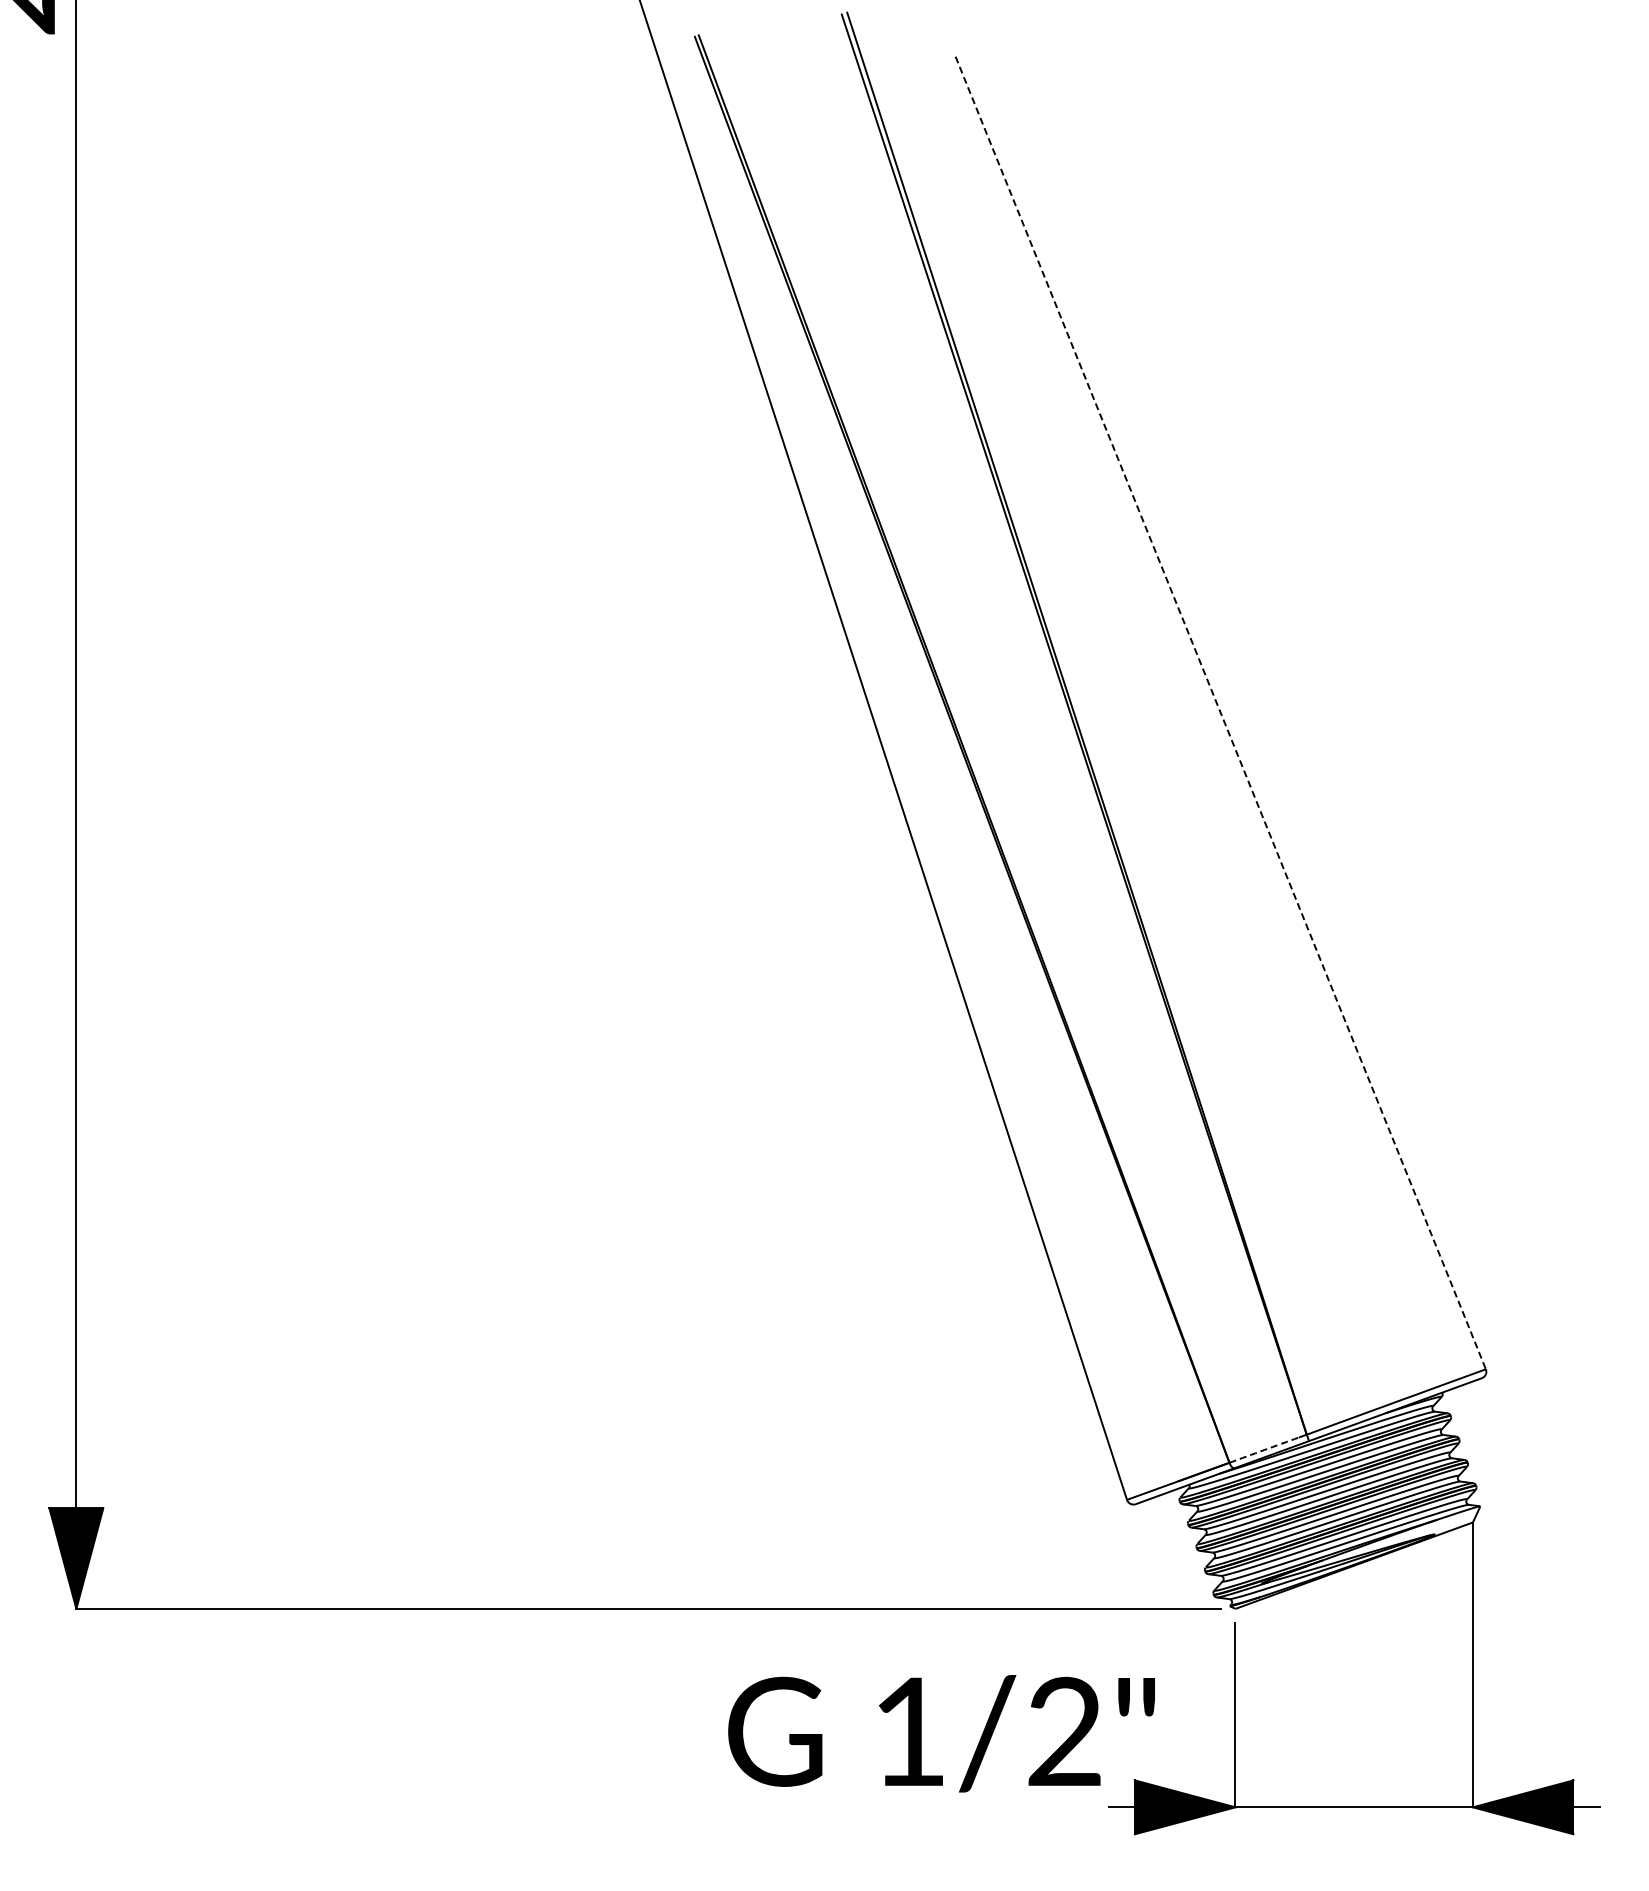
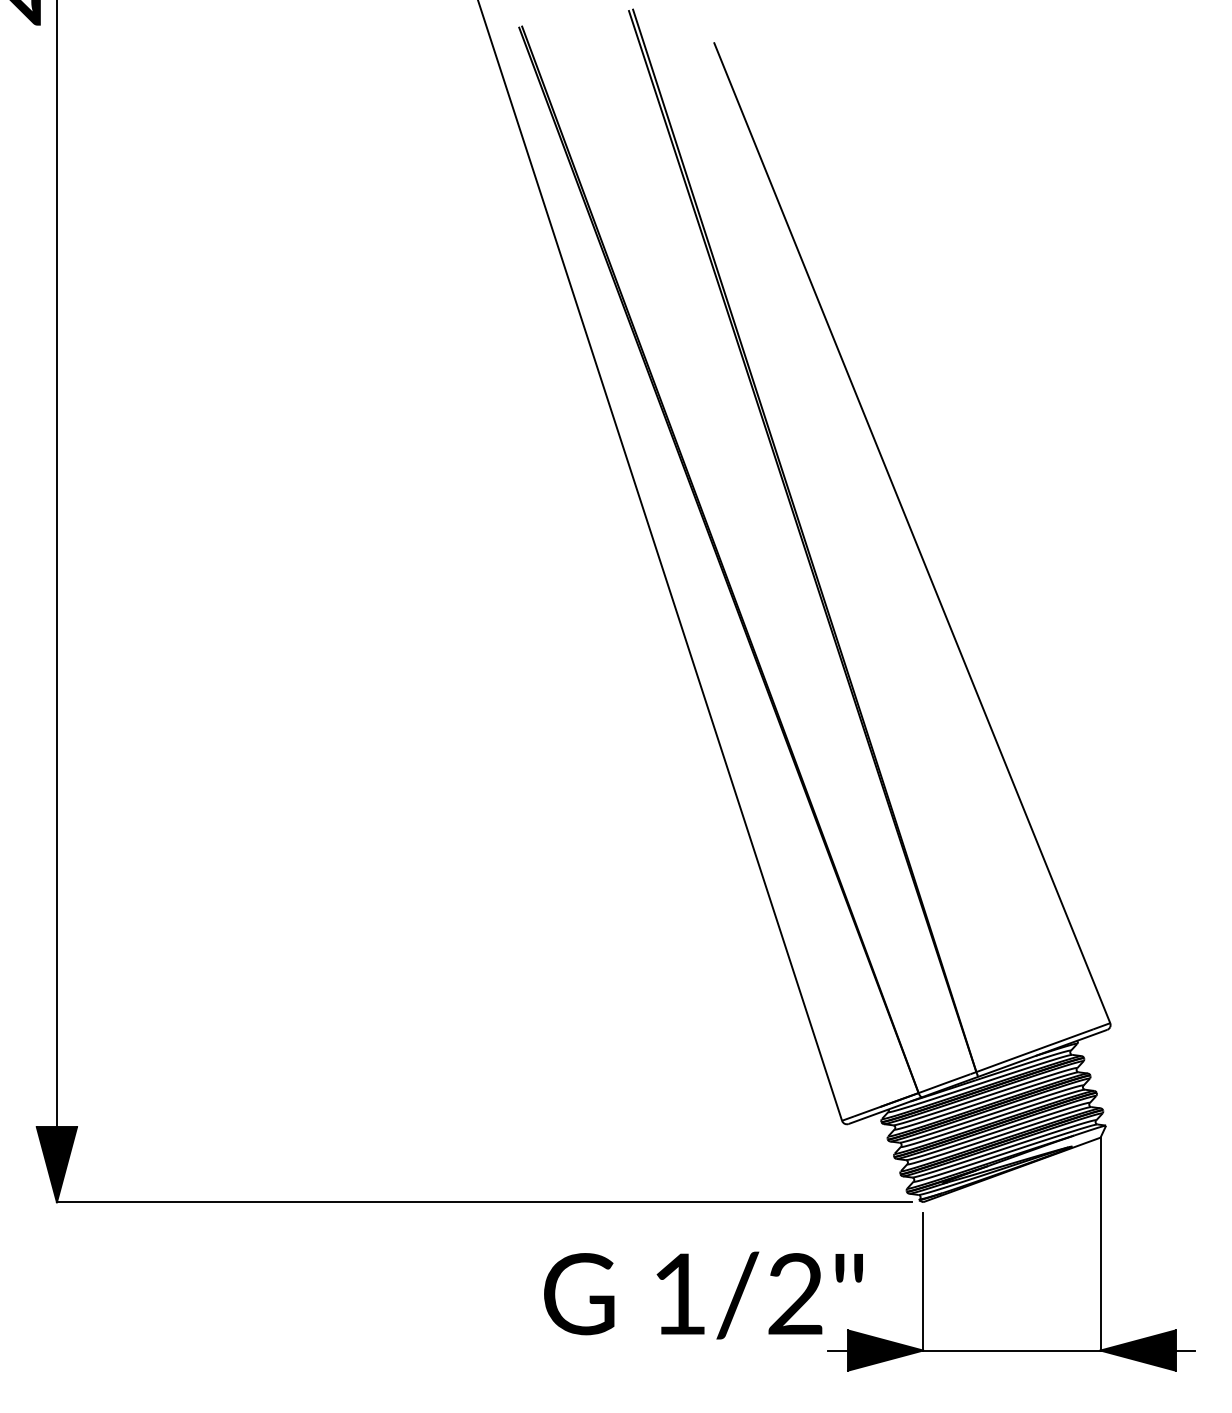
line: (1220, 713) -> (911, 533), dashed -> solid
line: (1264, 1450) -> (944, 1083), dashed -> solid

